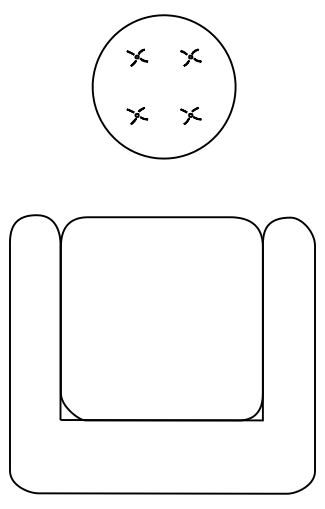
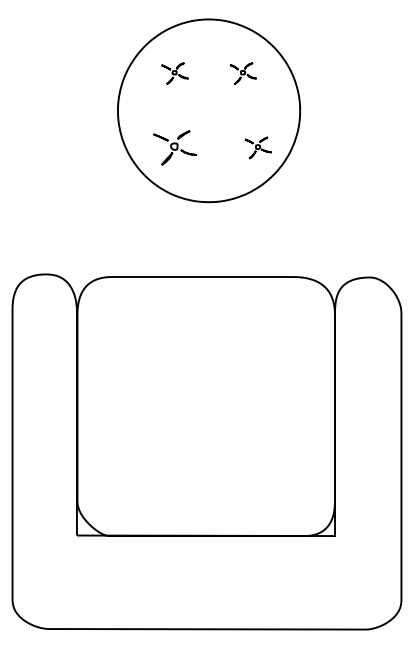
part: (137, 115) -> (174, 147), size x1.6
part: (190, 115) -> (257, 147), moved

